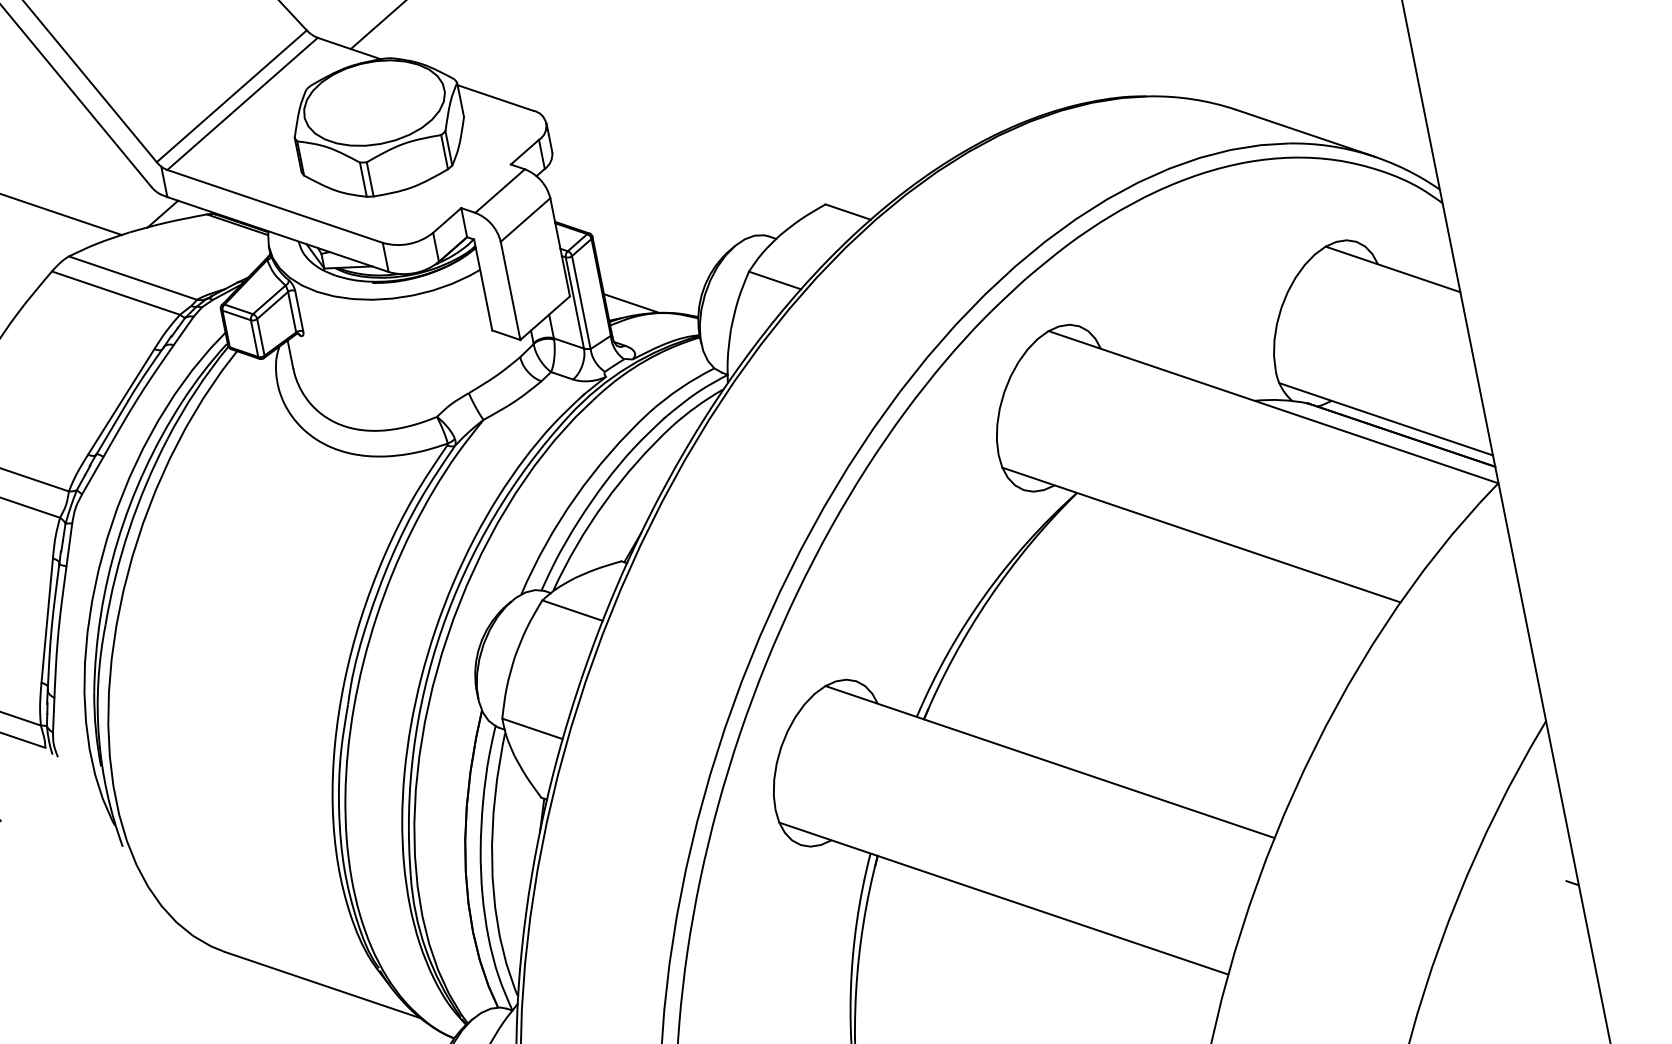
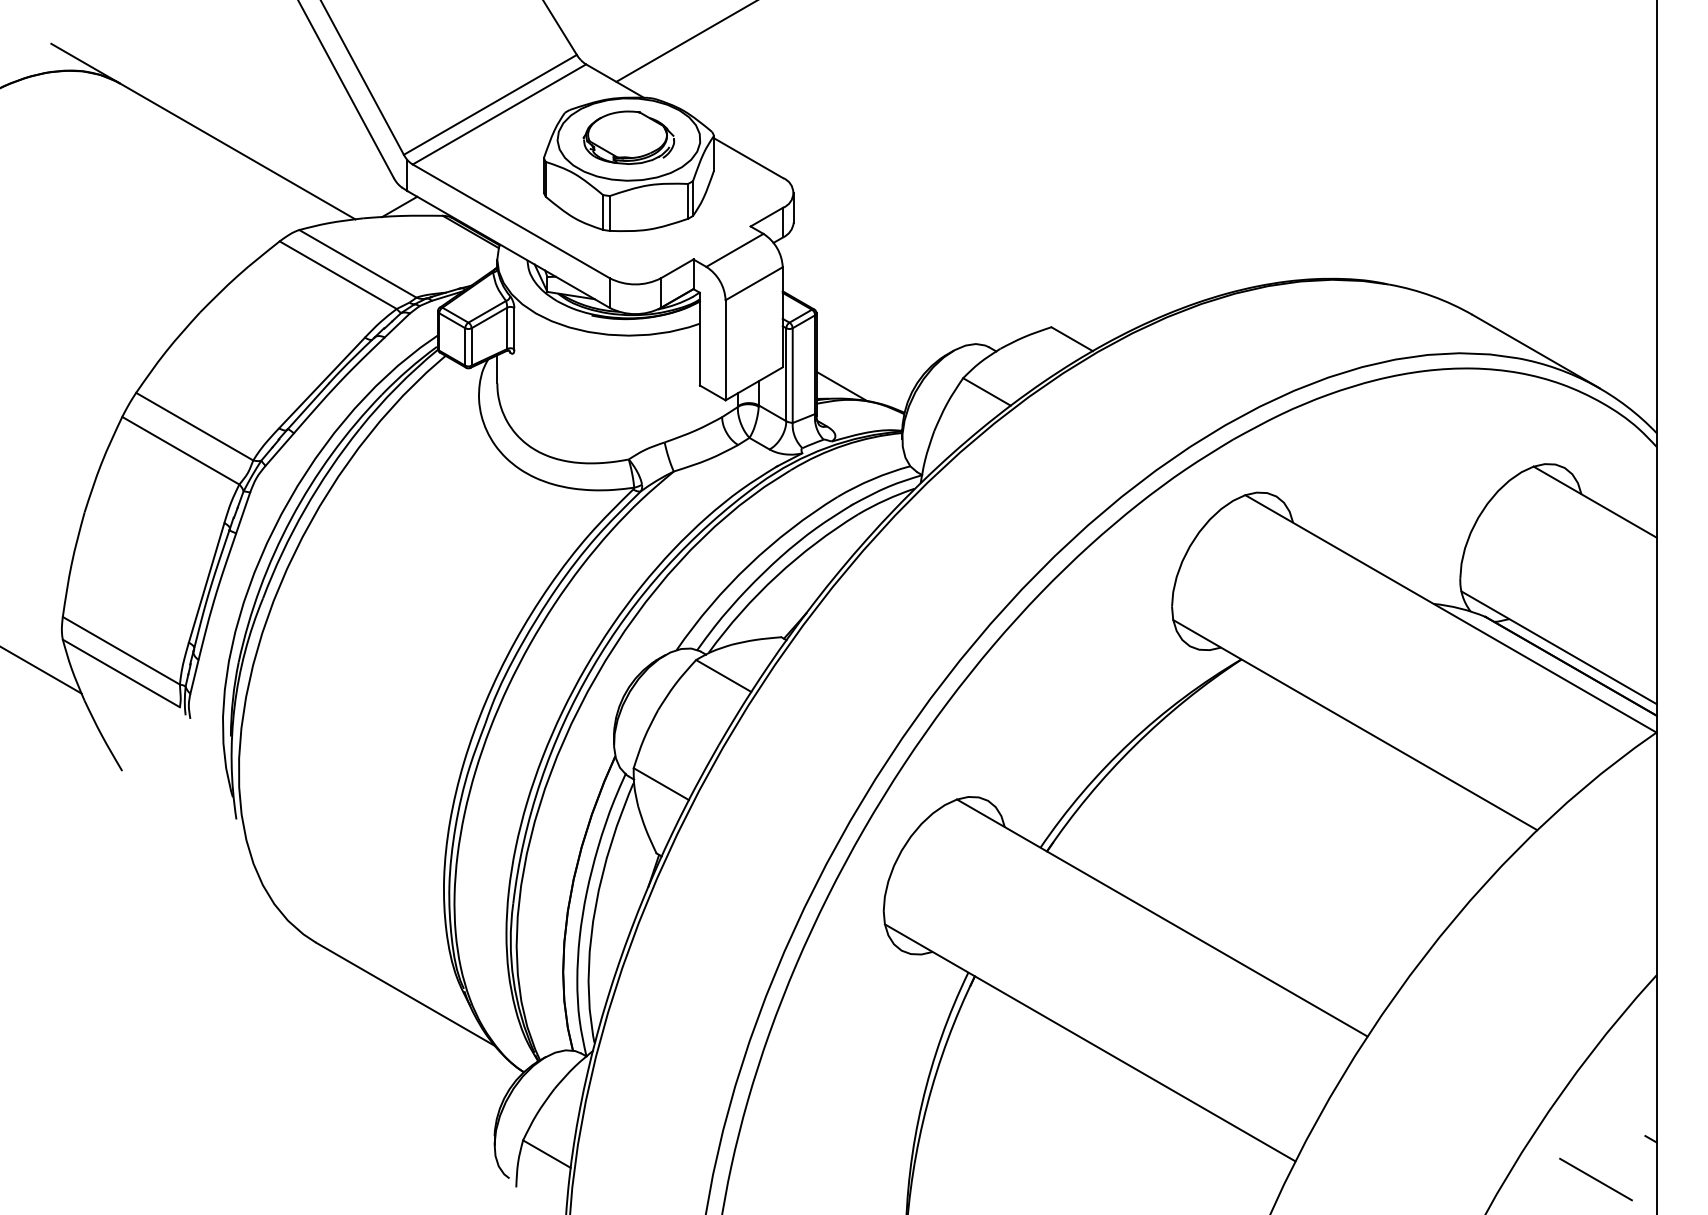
part: (373, 101) -> (628, 137), added
line: (1526, 933) -> (1595, 1179), added

